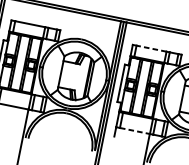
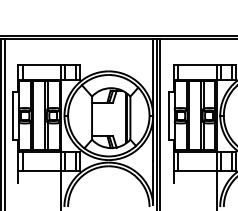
line: (151, 48) -> (197, 65), dashed -> solid
line: (135, 131) -> (198, 171), dashed -> solid

